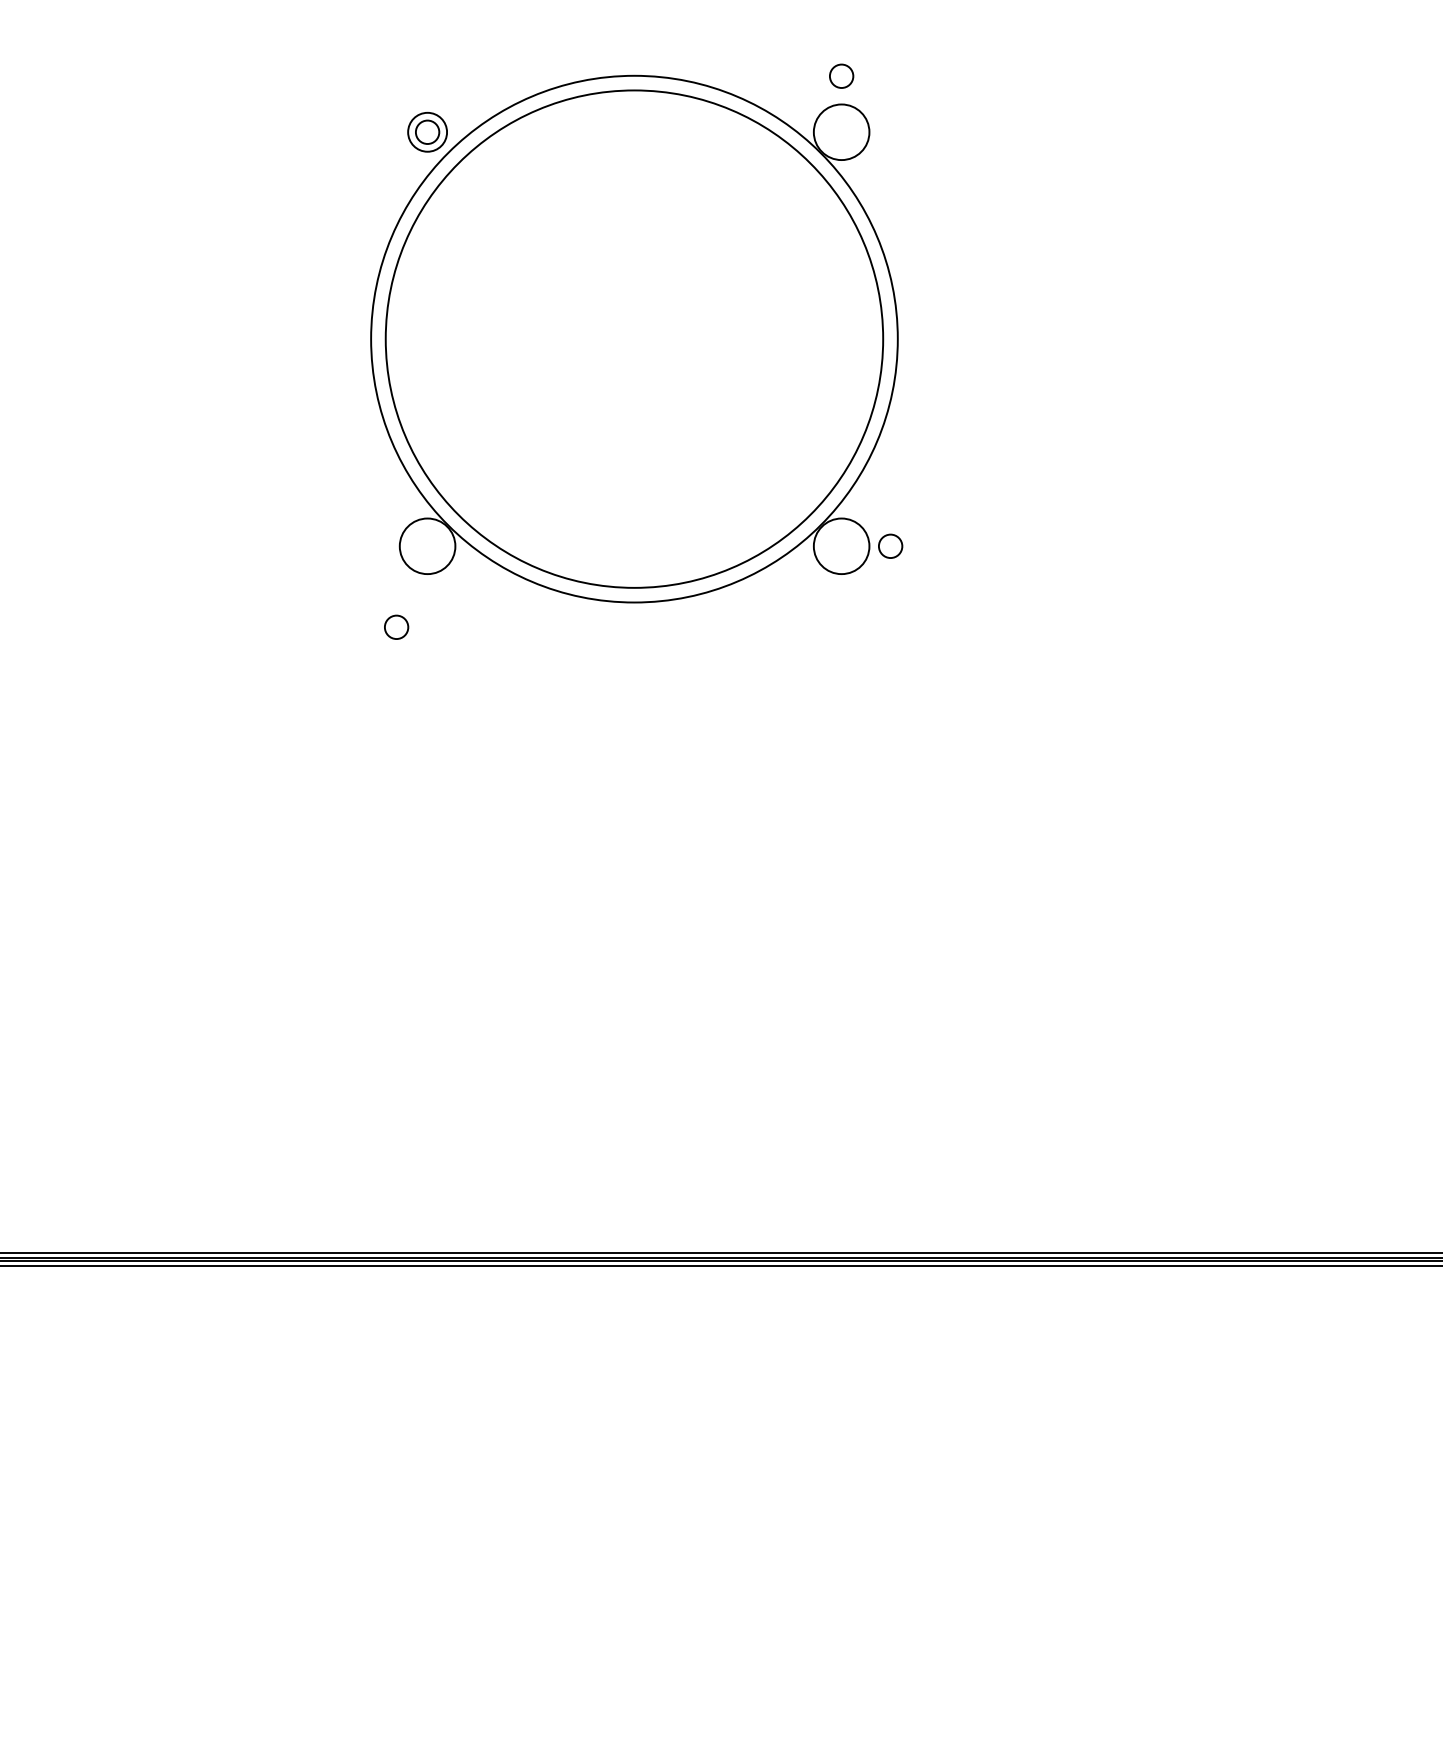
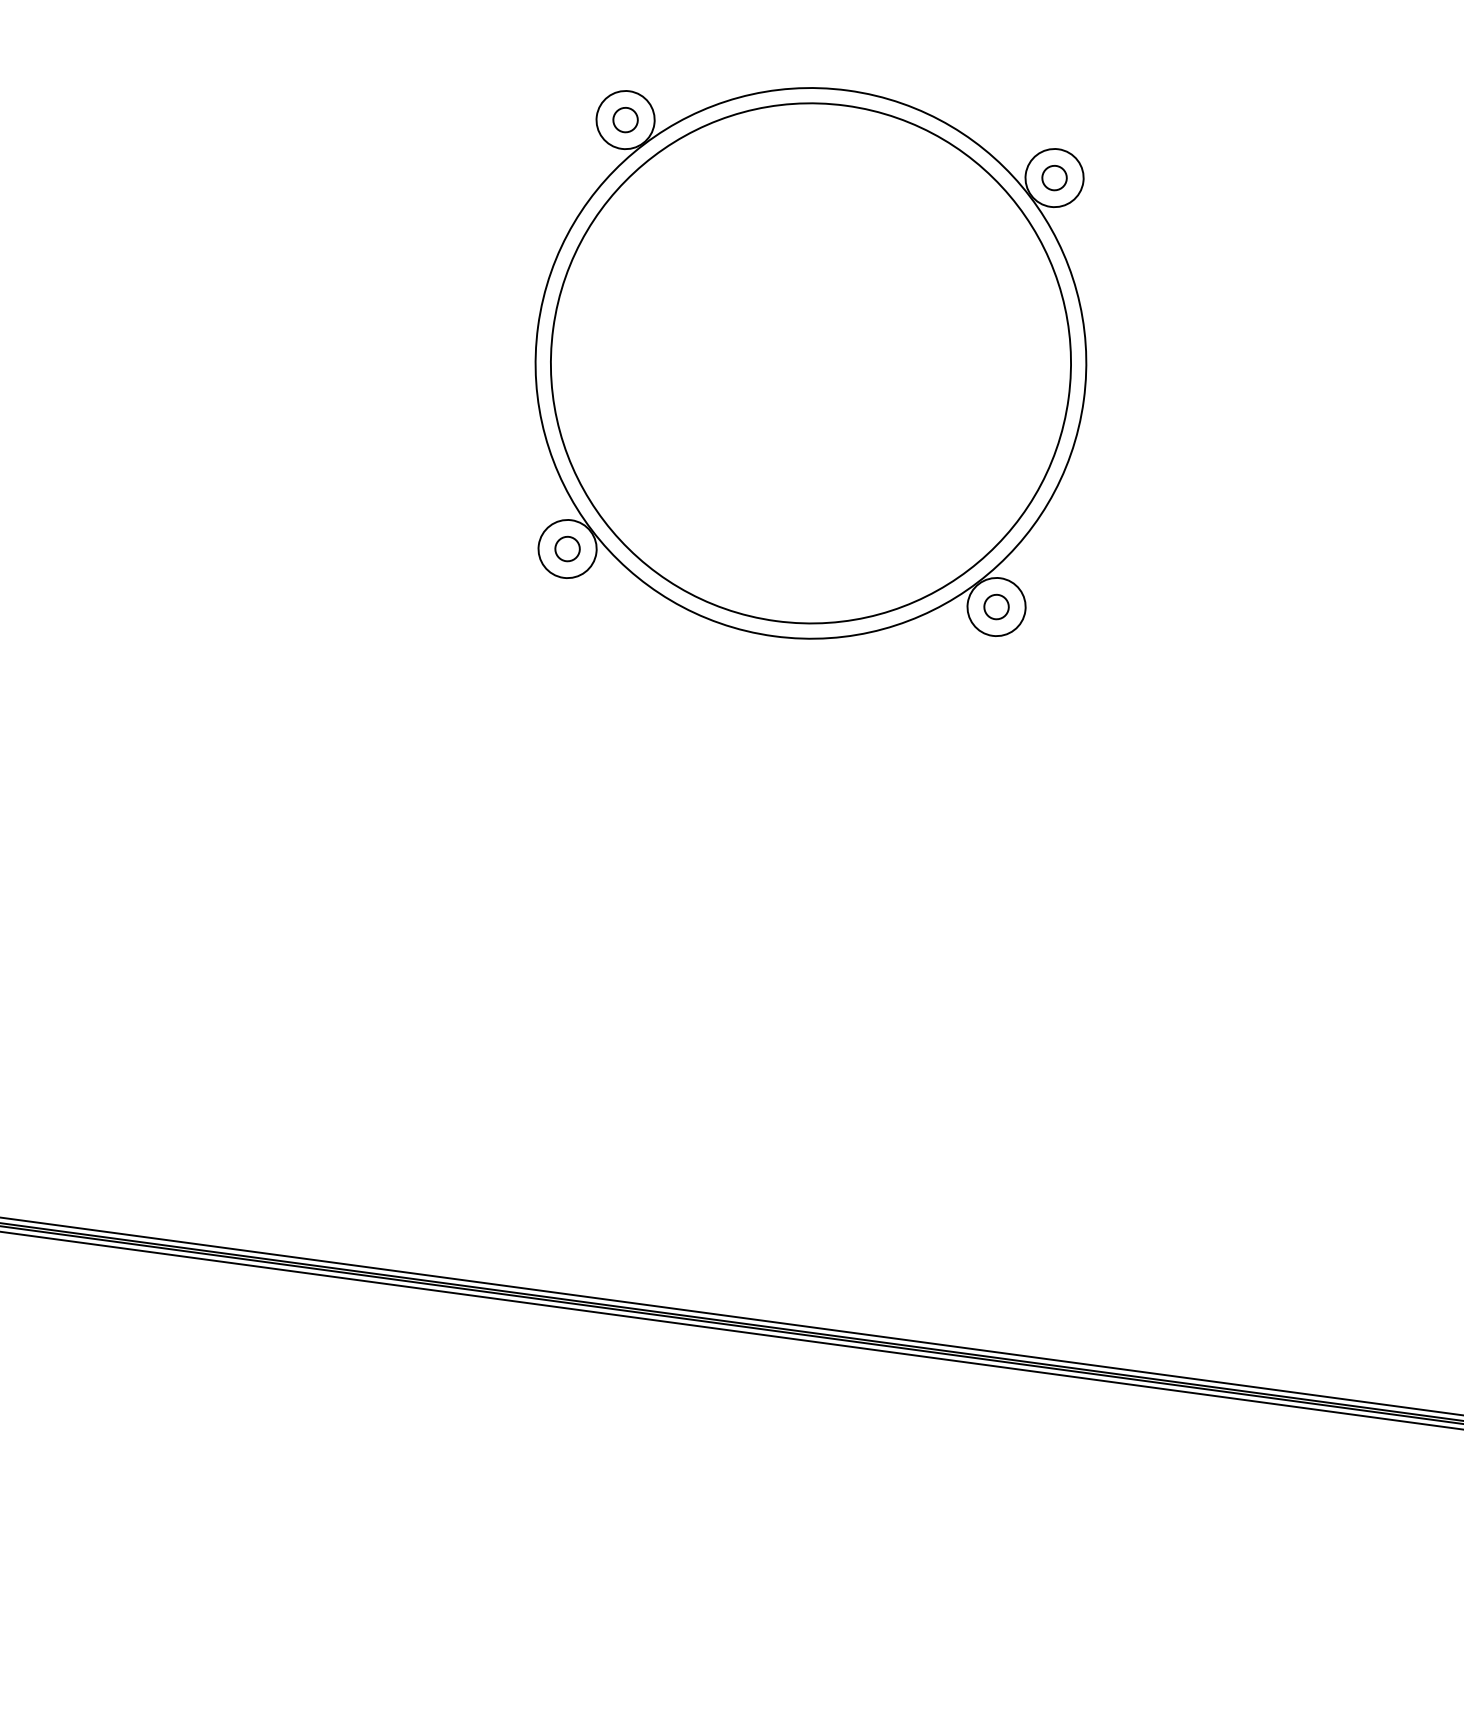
circle: (841, 75) -> (1054, 177), moved
circle: (427, 132) -> (625, 120), size x1.43
circle: (890, 545) -> (996, 606), moved
circle: (396, 626) -> (567, 548), moved

